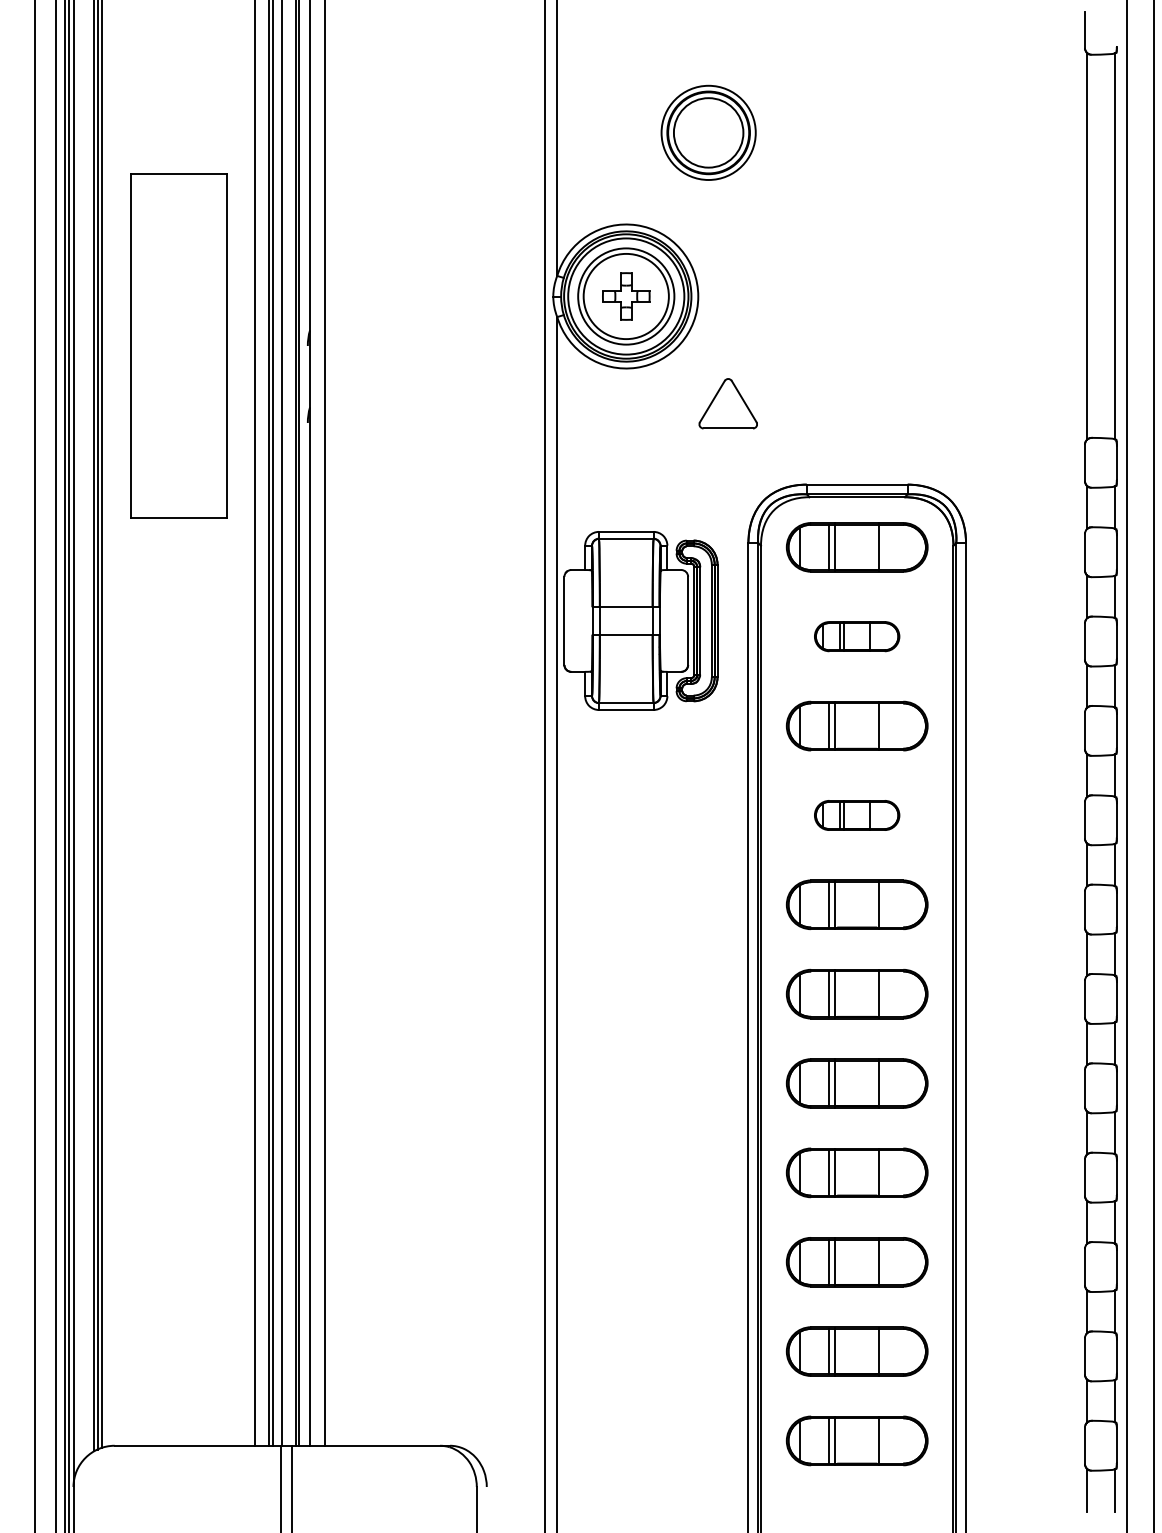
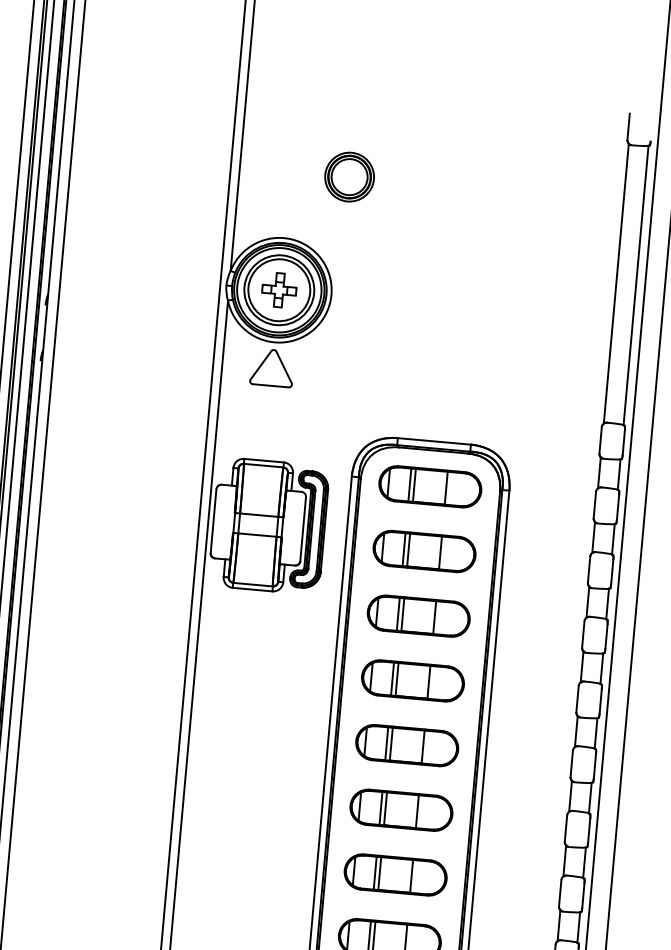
part: (708, 132) -> (349, 176), size x0.71
part: (727, 403) -> (271, 367), moved
part: (856, 636) -> (424, 551), size x1.67
part: (856, 815) -> (412, 680), size x1.67

